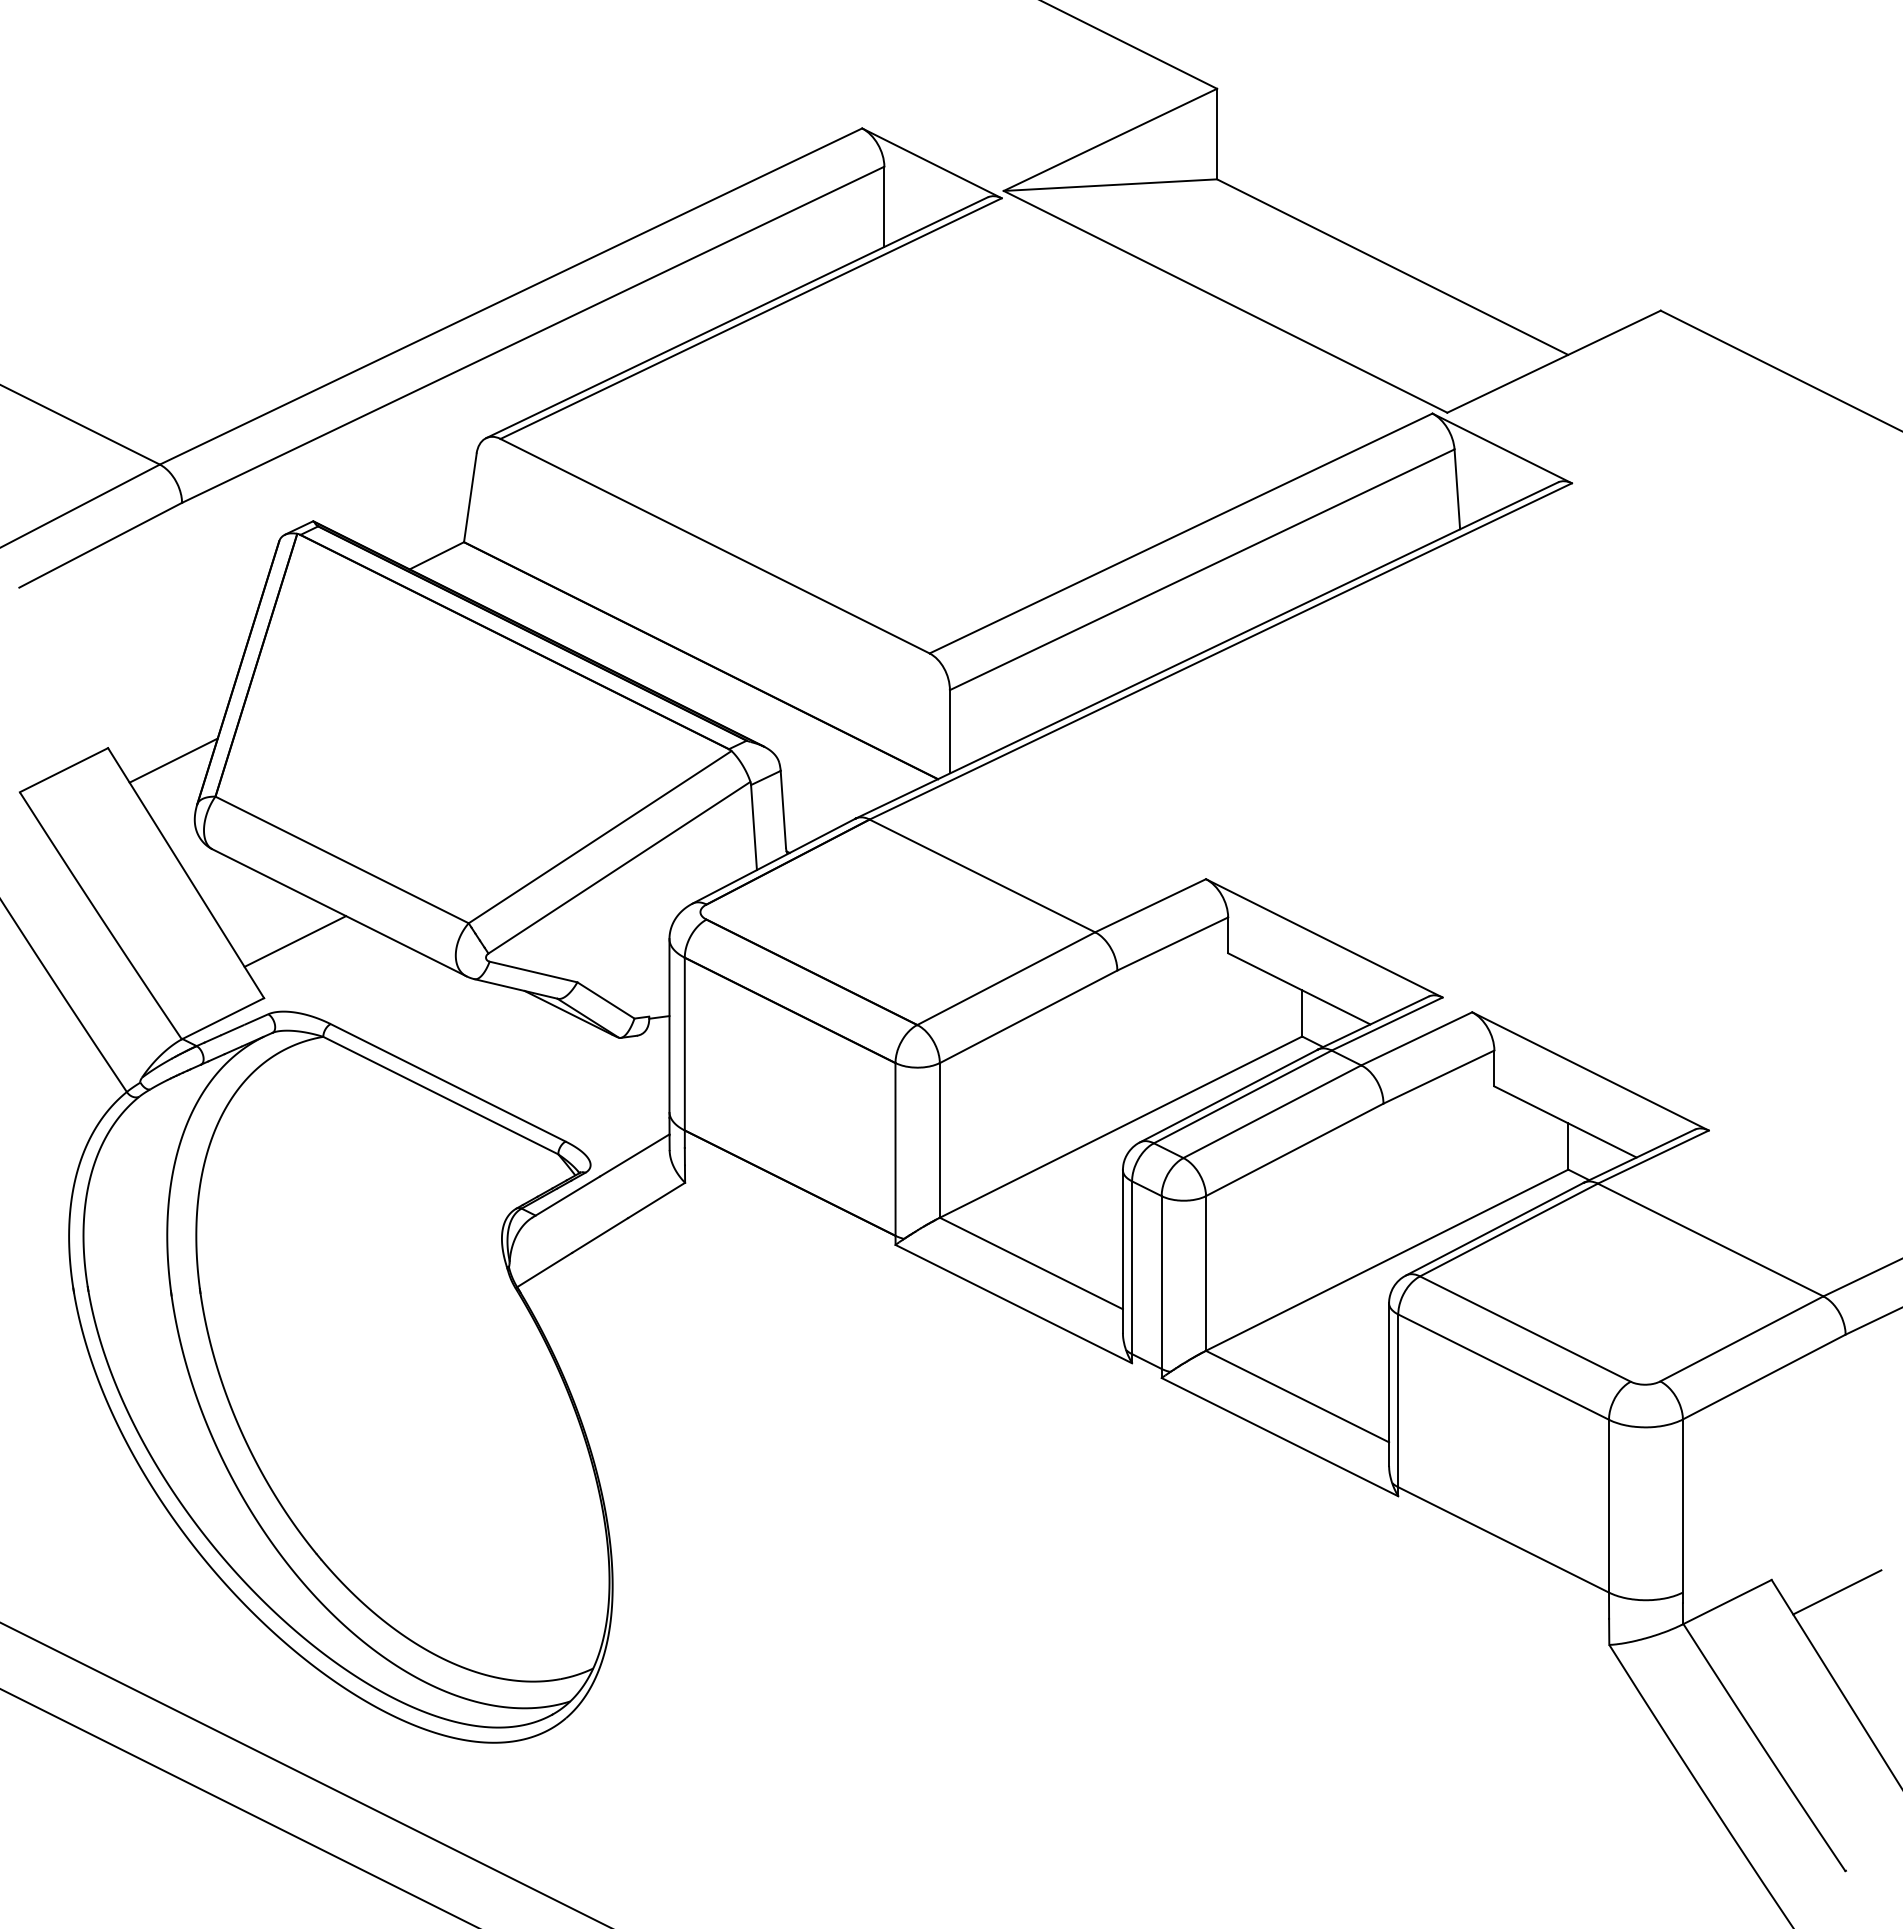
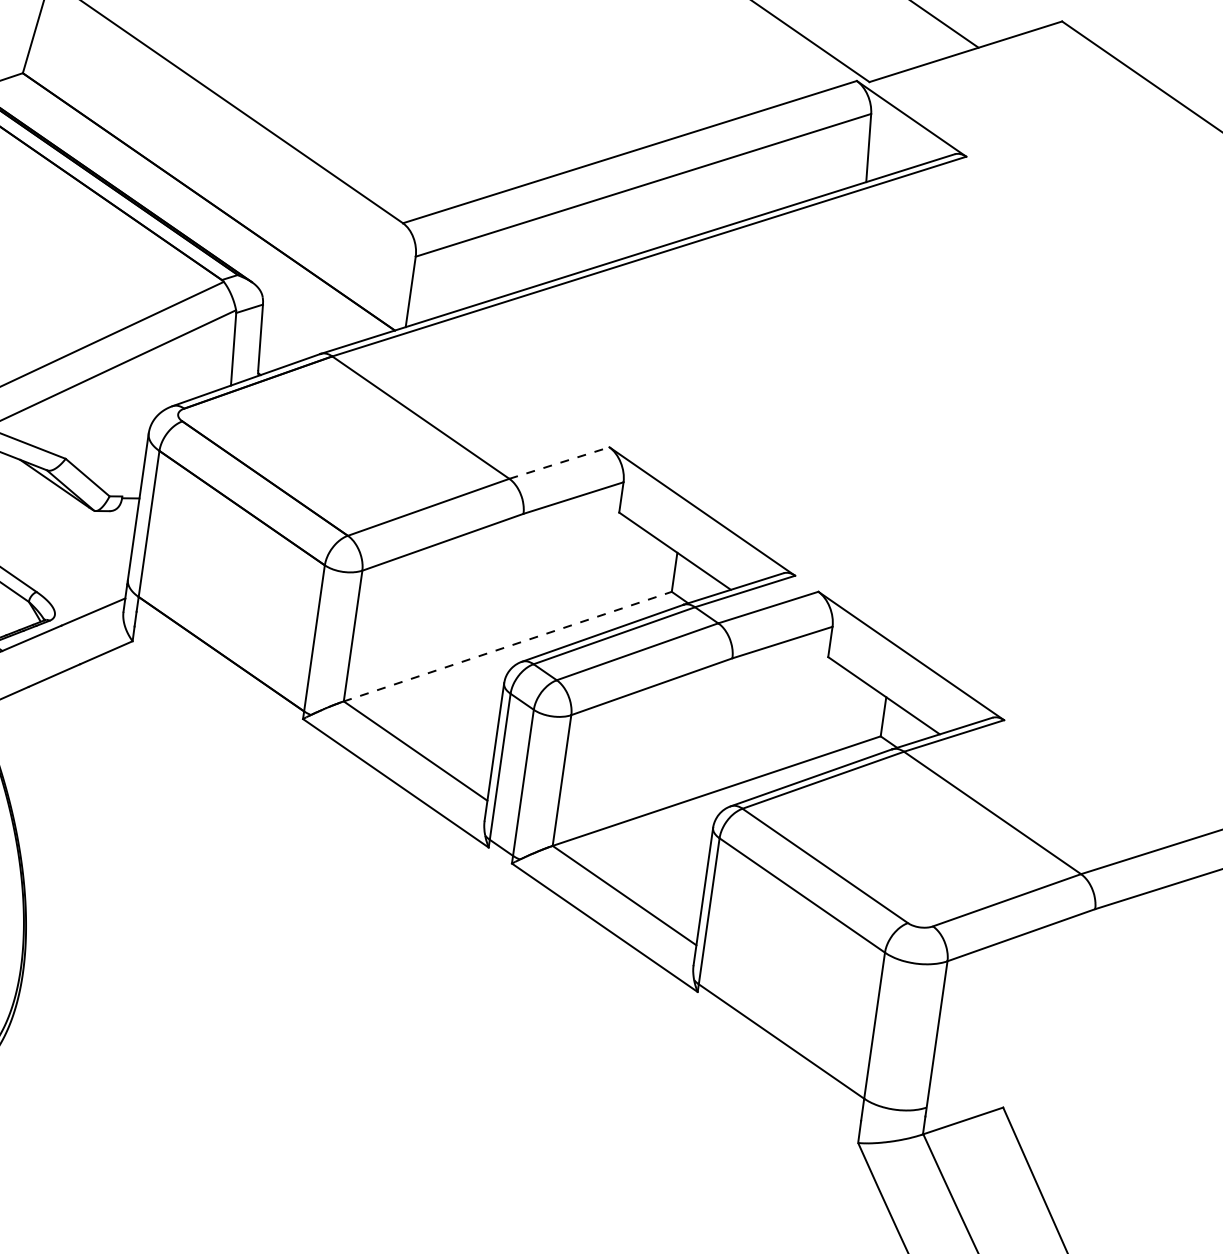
line: (1151, 905) -> (560, 462), solid -> dashed
line: (1120, 1127) -> (507, 646), solid -> dashed
line: (1837, 1592) -> (1057, 1126), removed

